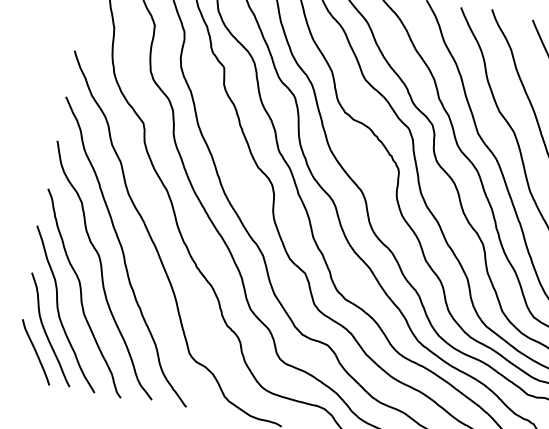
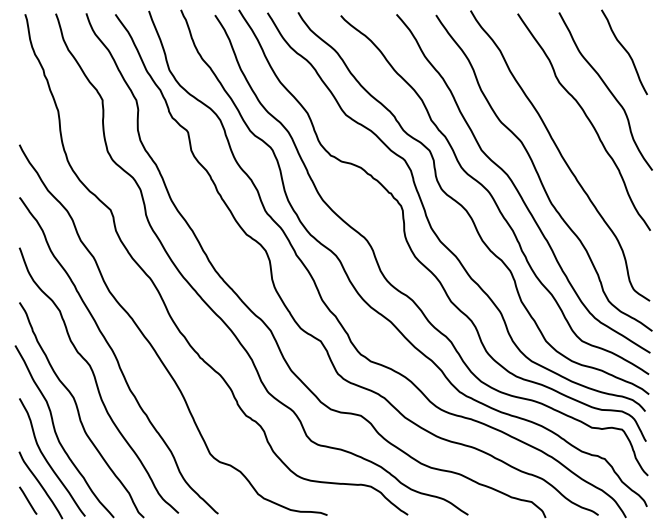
line: (22, 363) -> (28, 500), added

